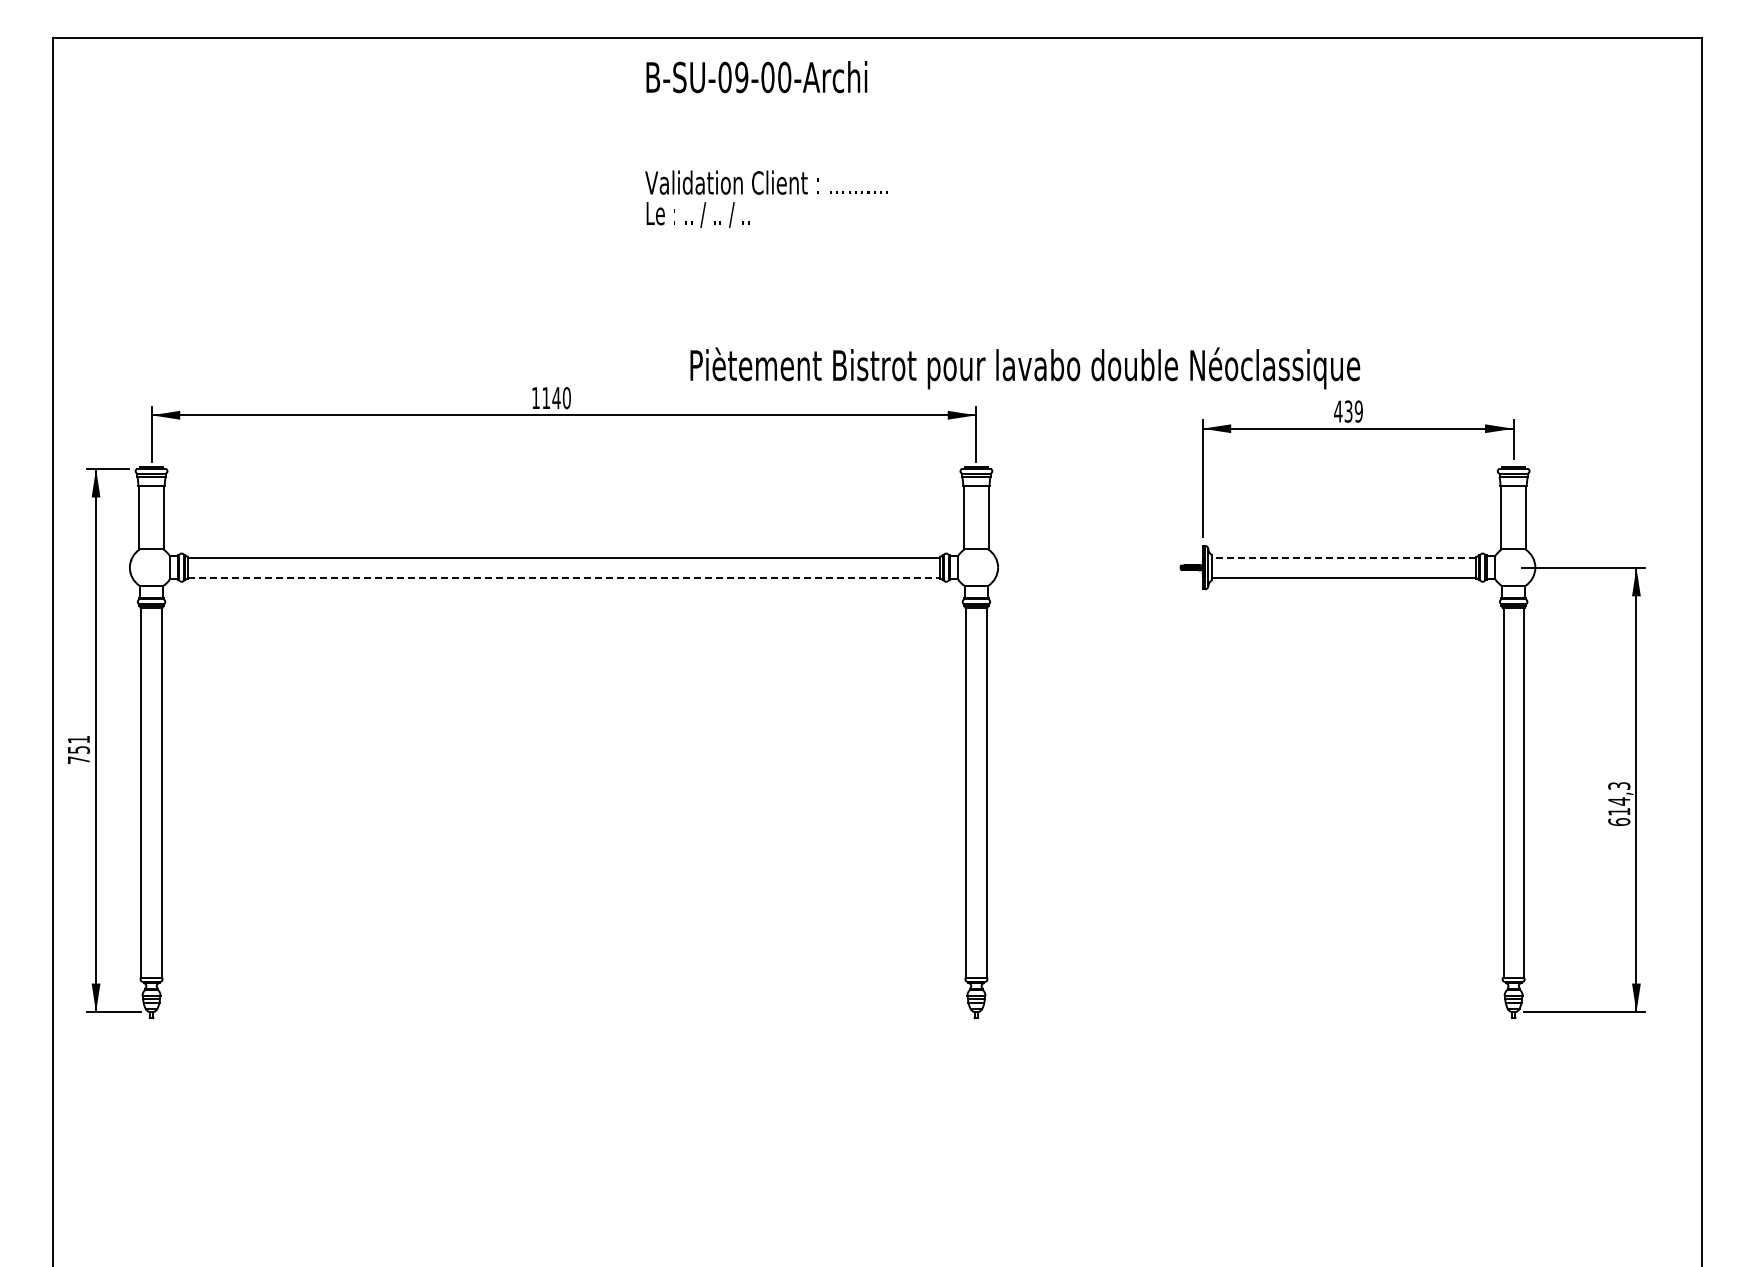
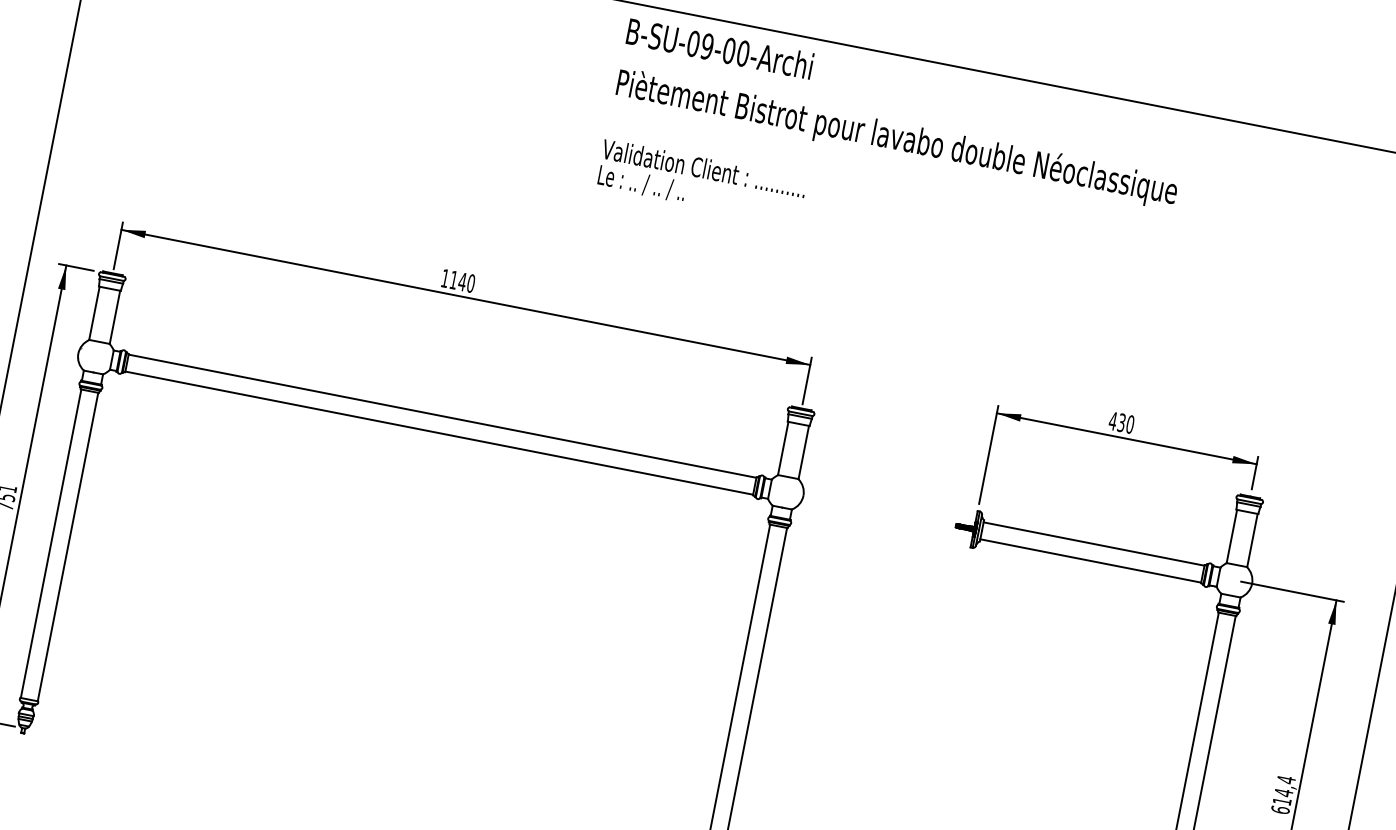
text: (756, 77) -> (719, 49), moved
text: (766, 198) -> (701, 181), moved
text: (1025, 368) -> (897, 139), moved
text: (1358, 411) -> (1129, 424), 439 -> 430
line: (1343, 557) -> (1093, 543), dashed -> solid
line: (563, 577) -> (438, 432), dashed -> solid
text: (1619, 785) -> (1286, 779), 614,3 -> 614,4

